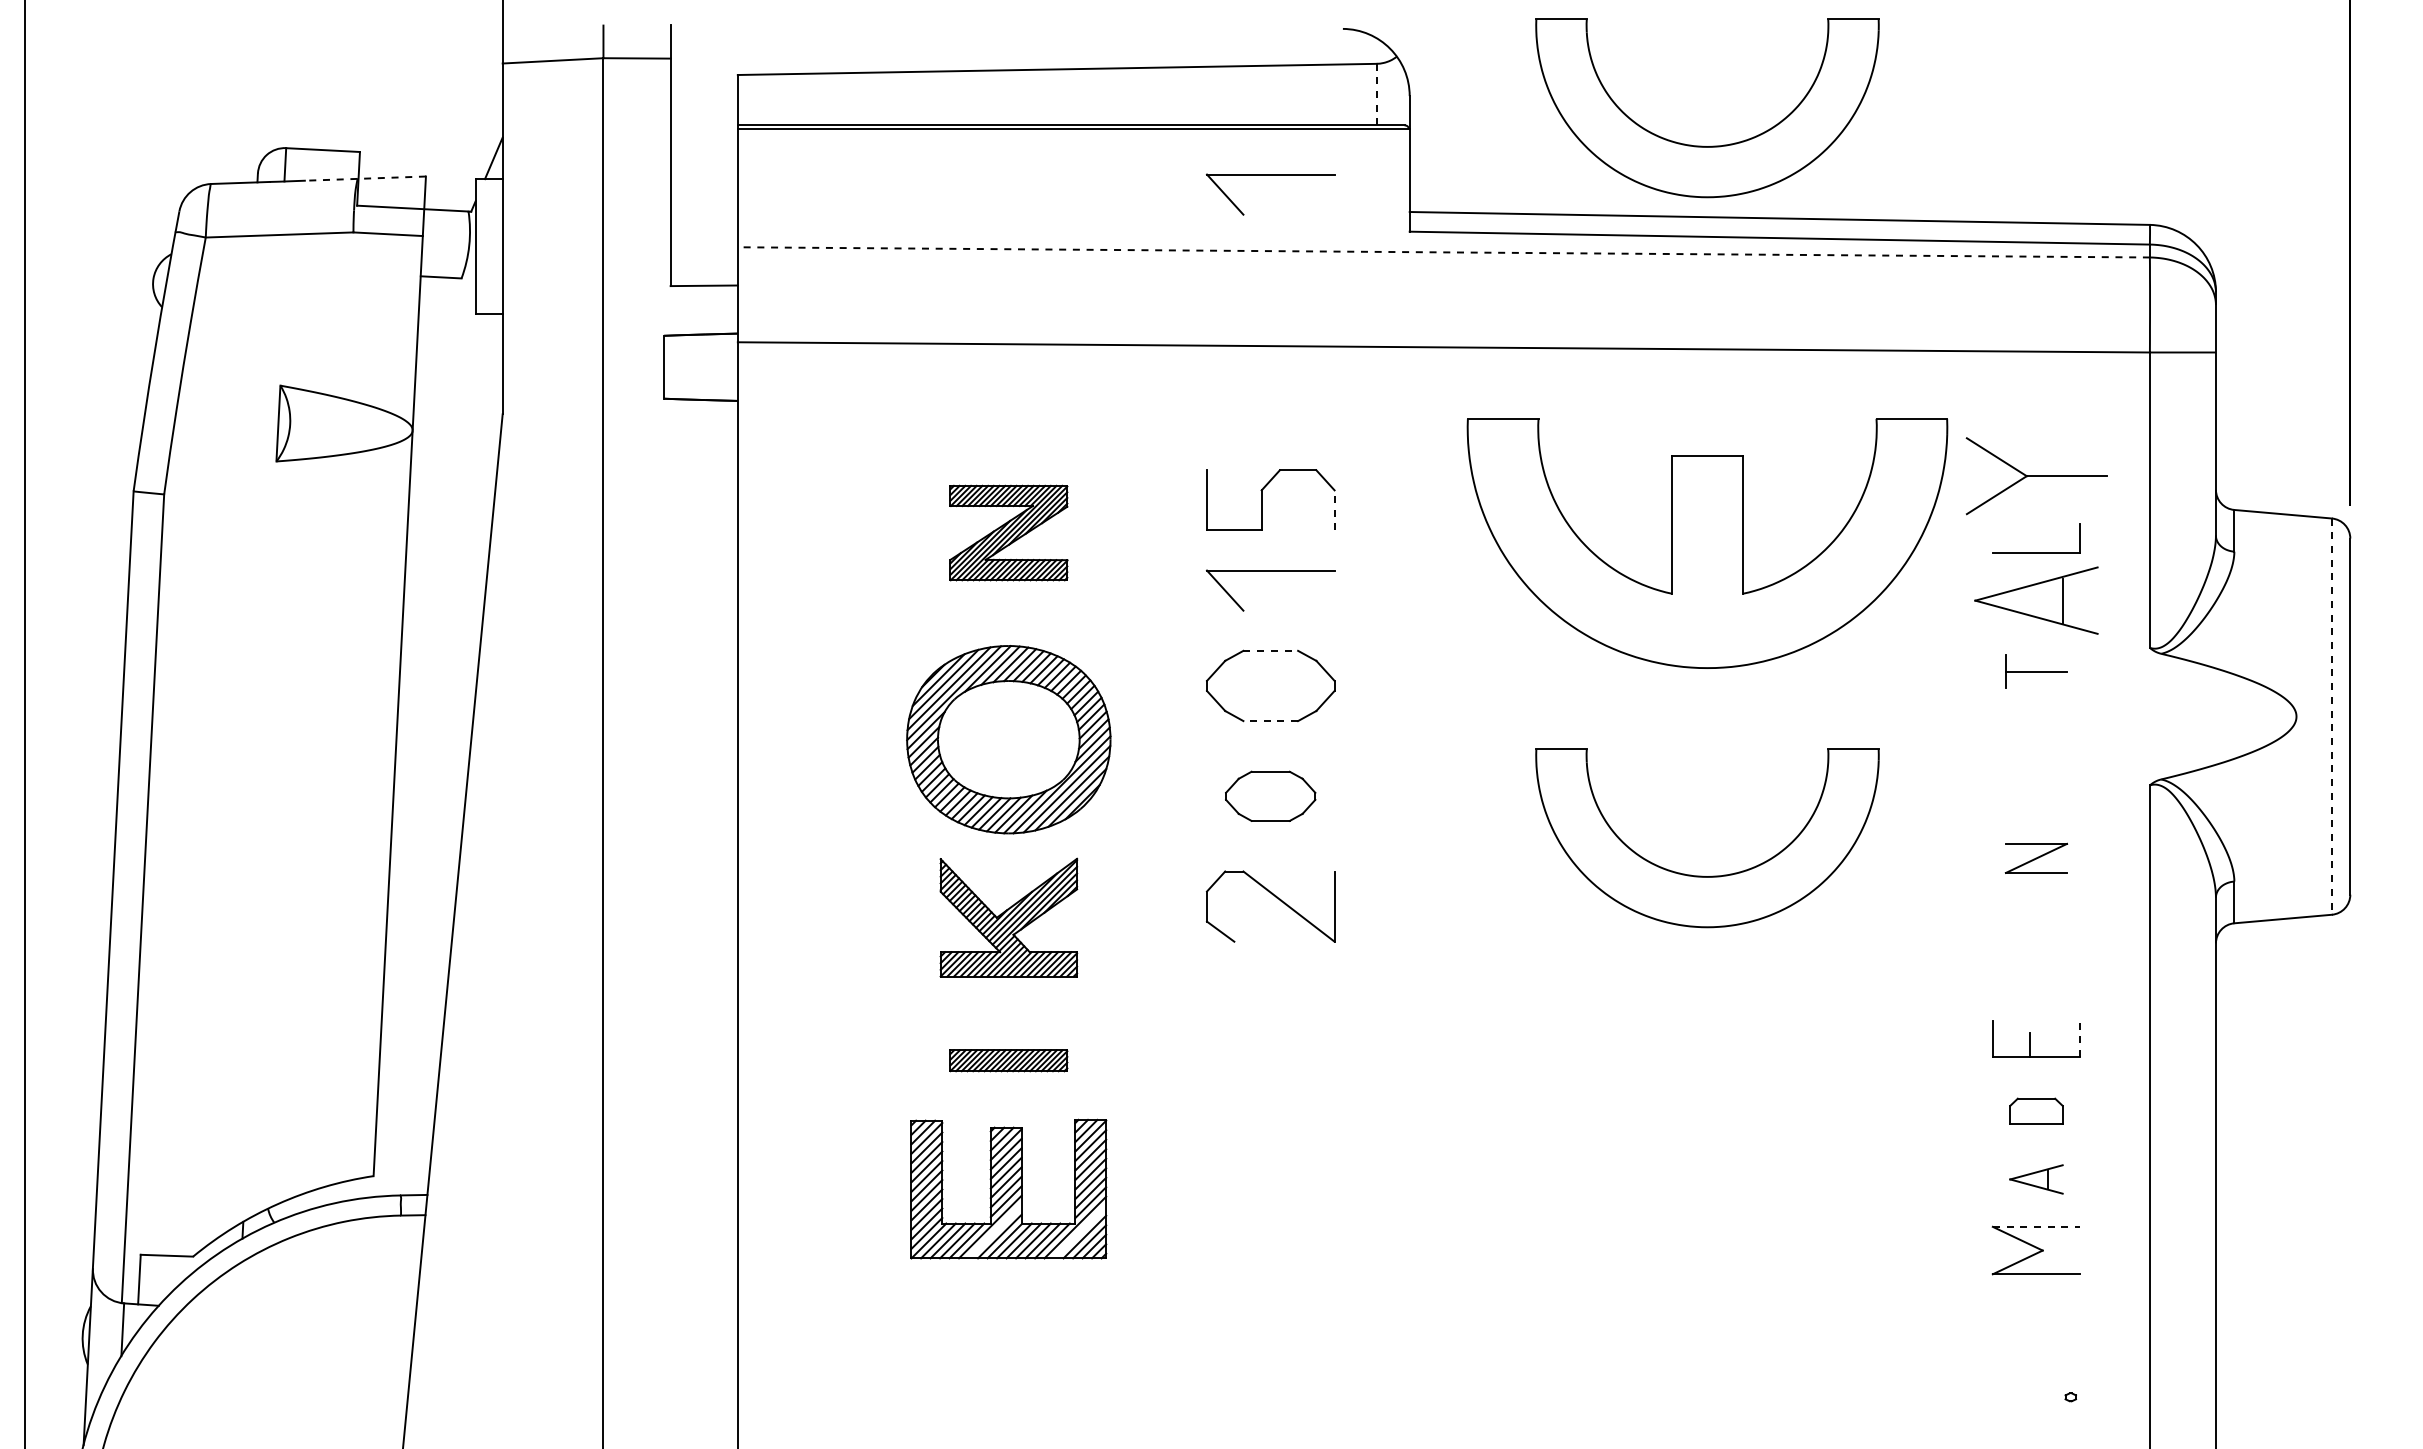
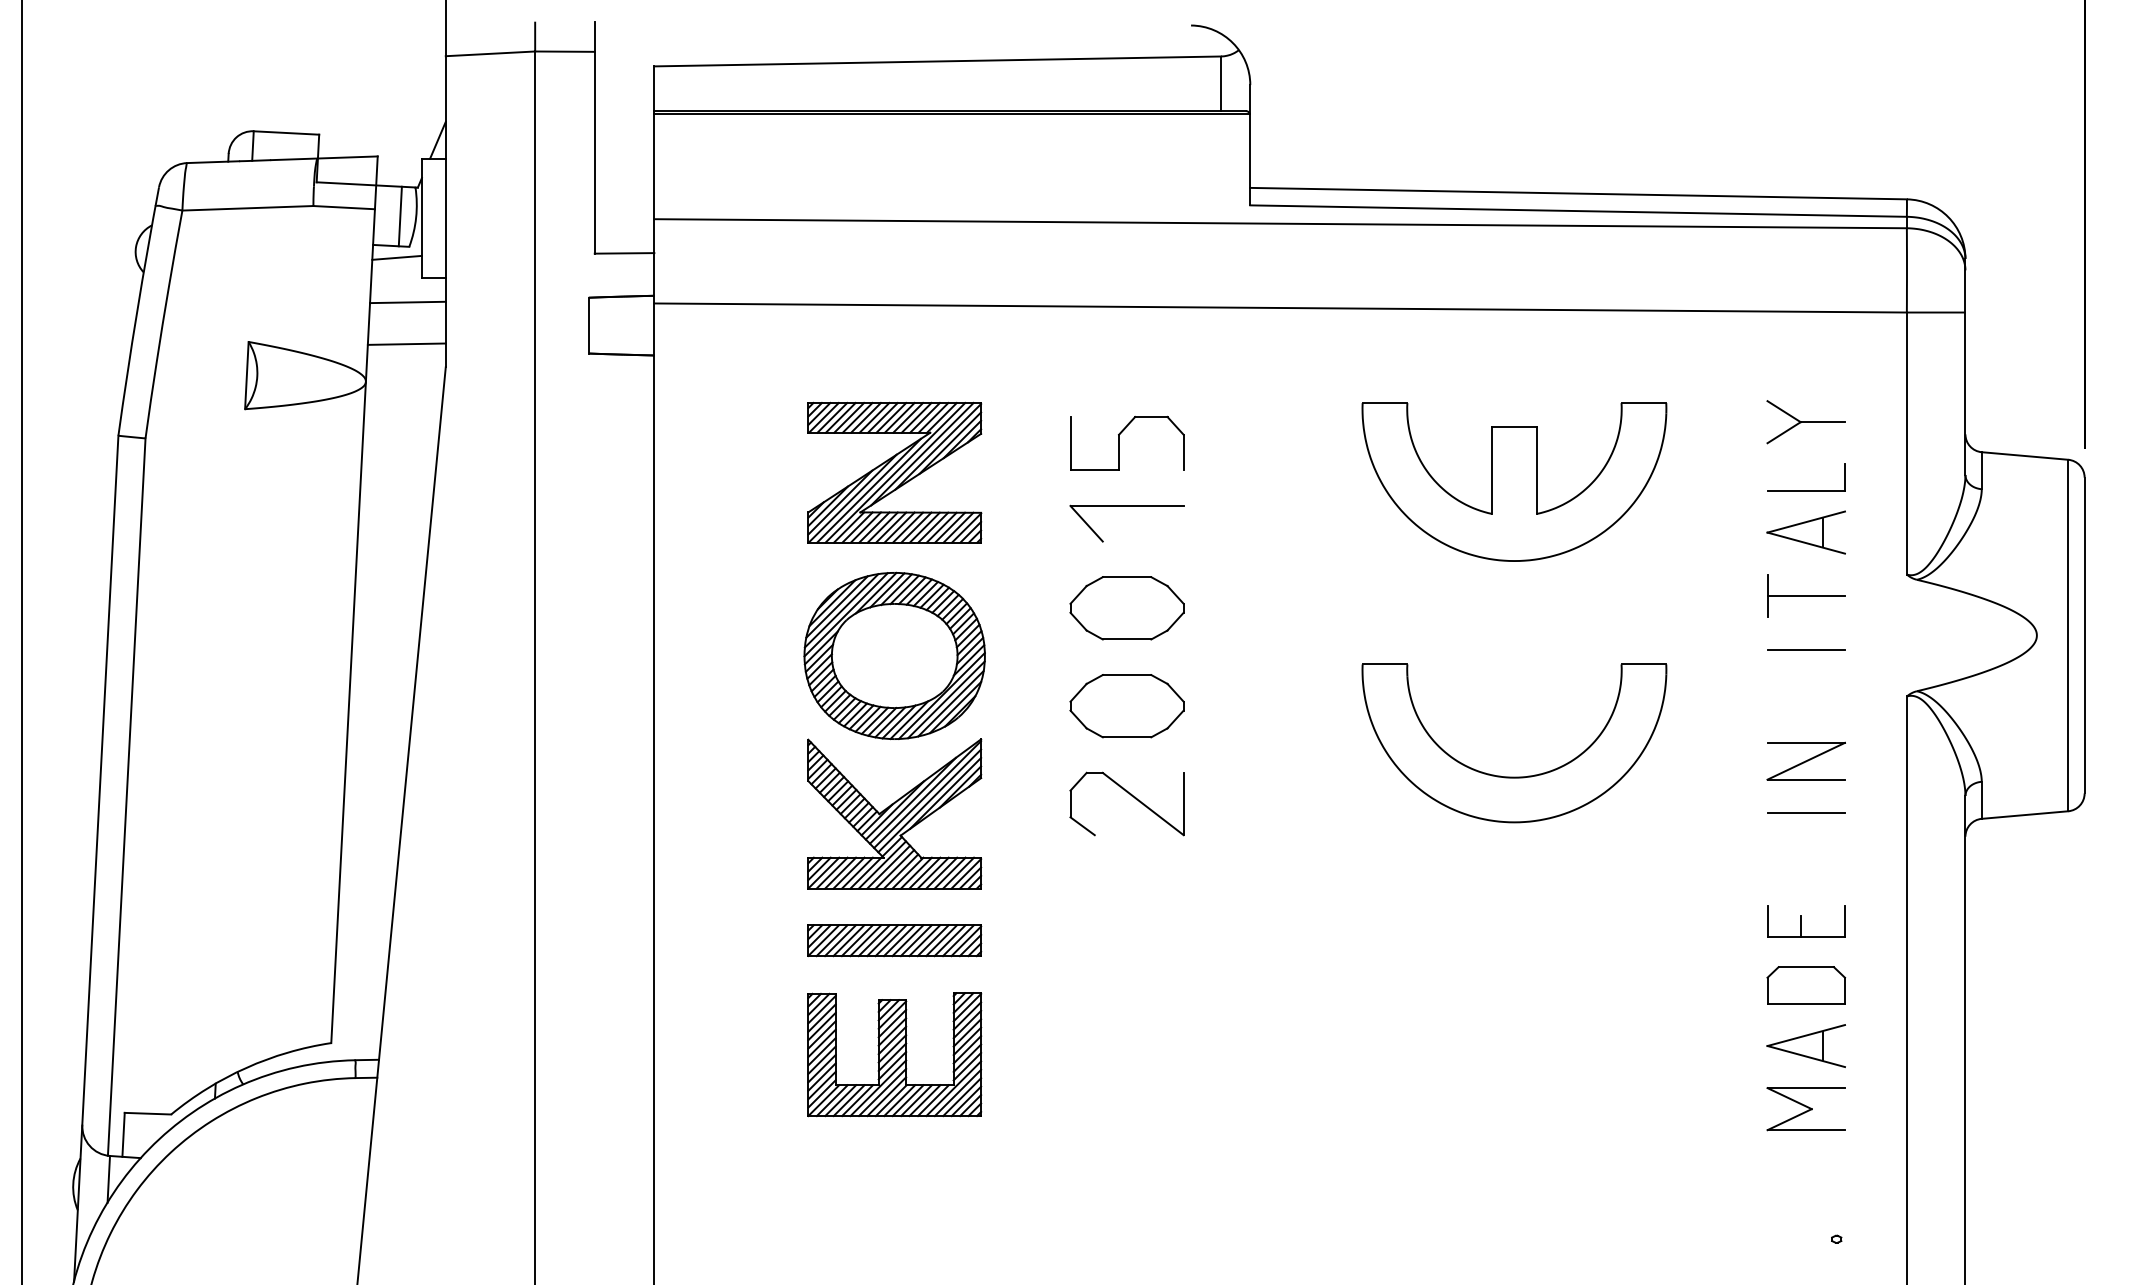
line: (1376, 94) -> (1220, 83), dashed -> solid
part: (1702, 145) -> (1510, 128), removed
part: (1270, 175) -> (1126, 155), removed
line: (365, 178) -> (324, 158), dashed -> solid
line: (451, 243) -> (400, 215), added
line: (1443, 252) -> (1280, 223), dashed -> solid
line: (447, 290) -> (396, 257), added
line: (459, 340) -> (407, 301), added
line: (458, 387) -> (406, 343), added
part: (2035, 475) -> (1805, 421), size x0.62
line: (1334, 509) -> (1183, 451), dashed -> solid
part: (1008, 532) -> (894, 472), size x1.67
part: (1707, 543) -> (1514, 481), size x0.71
part: (2036, 600) -> (1806, 532), size x0.71
line: (1271, 650) -> (1127, 576), dashed -> solid
part: (2036, 671) -> (1806, 595), size x1.43
line: (2331, 717) -> (2067, 636), dashed -> solid
line: (1270, 721) -> (1126, 639), dashed -> solid
line: (2036, 732) -> (1806, 649), added
part: (1270, 796) -> (1126, 706), size x1.43
part: (2036, 858) -> (1806, 761), size x1.43
line: (2036, 916) -> (1806, 812), added
part: (1008, 917) -> (894, 813), size x1.43
line: (2080, 1039) -> (1845, 921), dashed -> solid
part: (1008, 1060) -> (894, 940), size x1.67
part: (2036, 1110) -> (1806, 984), size x1.67
part: (2036, 1179) -> (1806, 1046), size x1.67
line: (2036, 1226) -> (1806, 1087), dashed -> solid
line: (994, 1231) -> (882, 1092), added
line: (1080, 1232) -> (958, 1093), added

